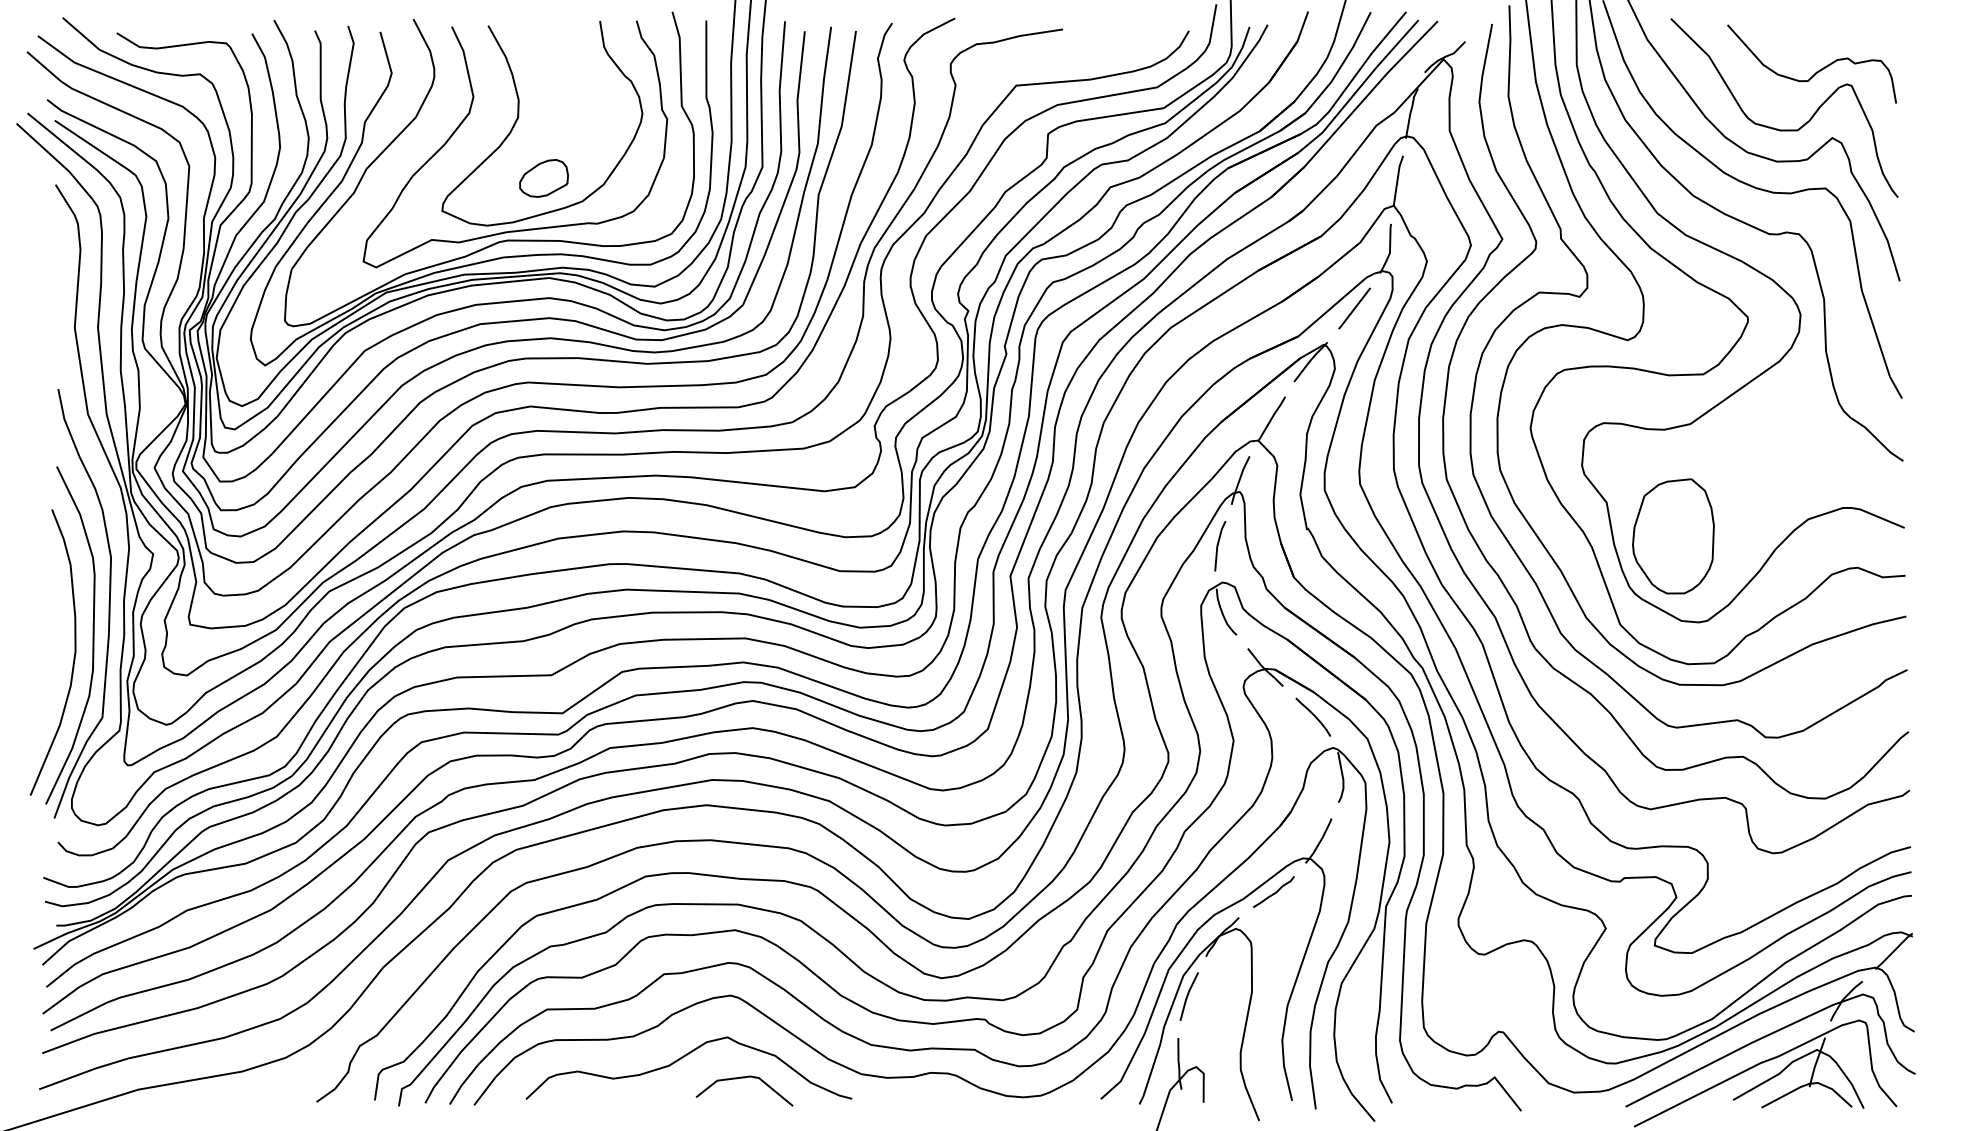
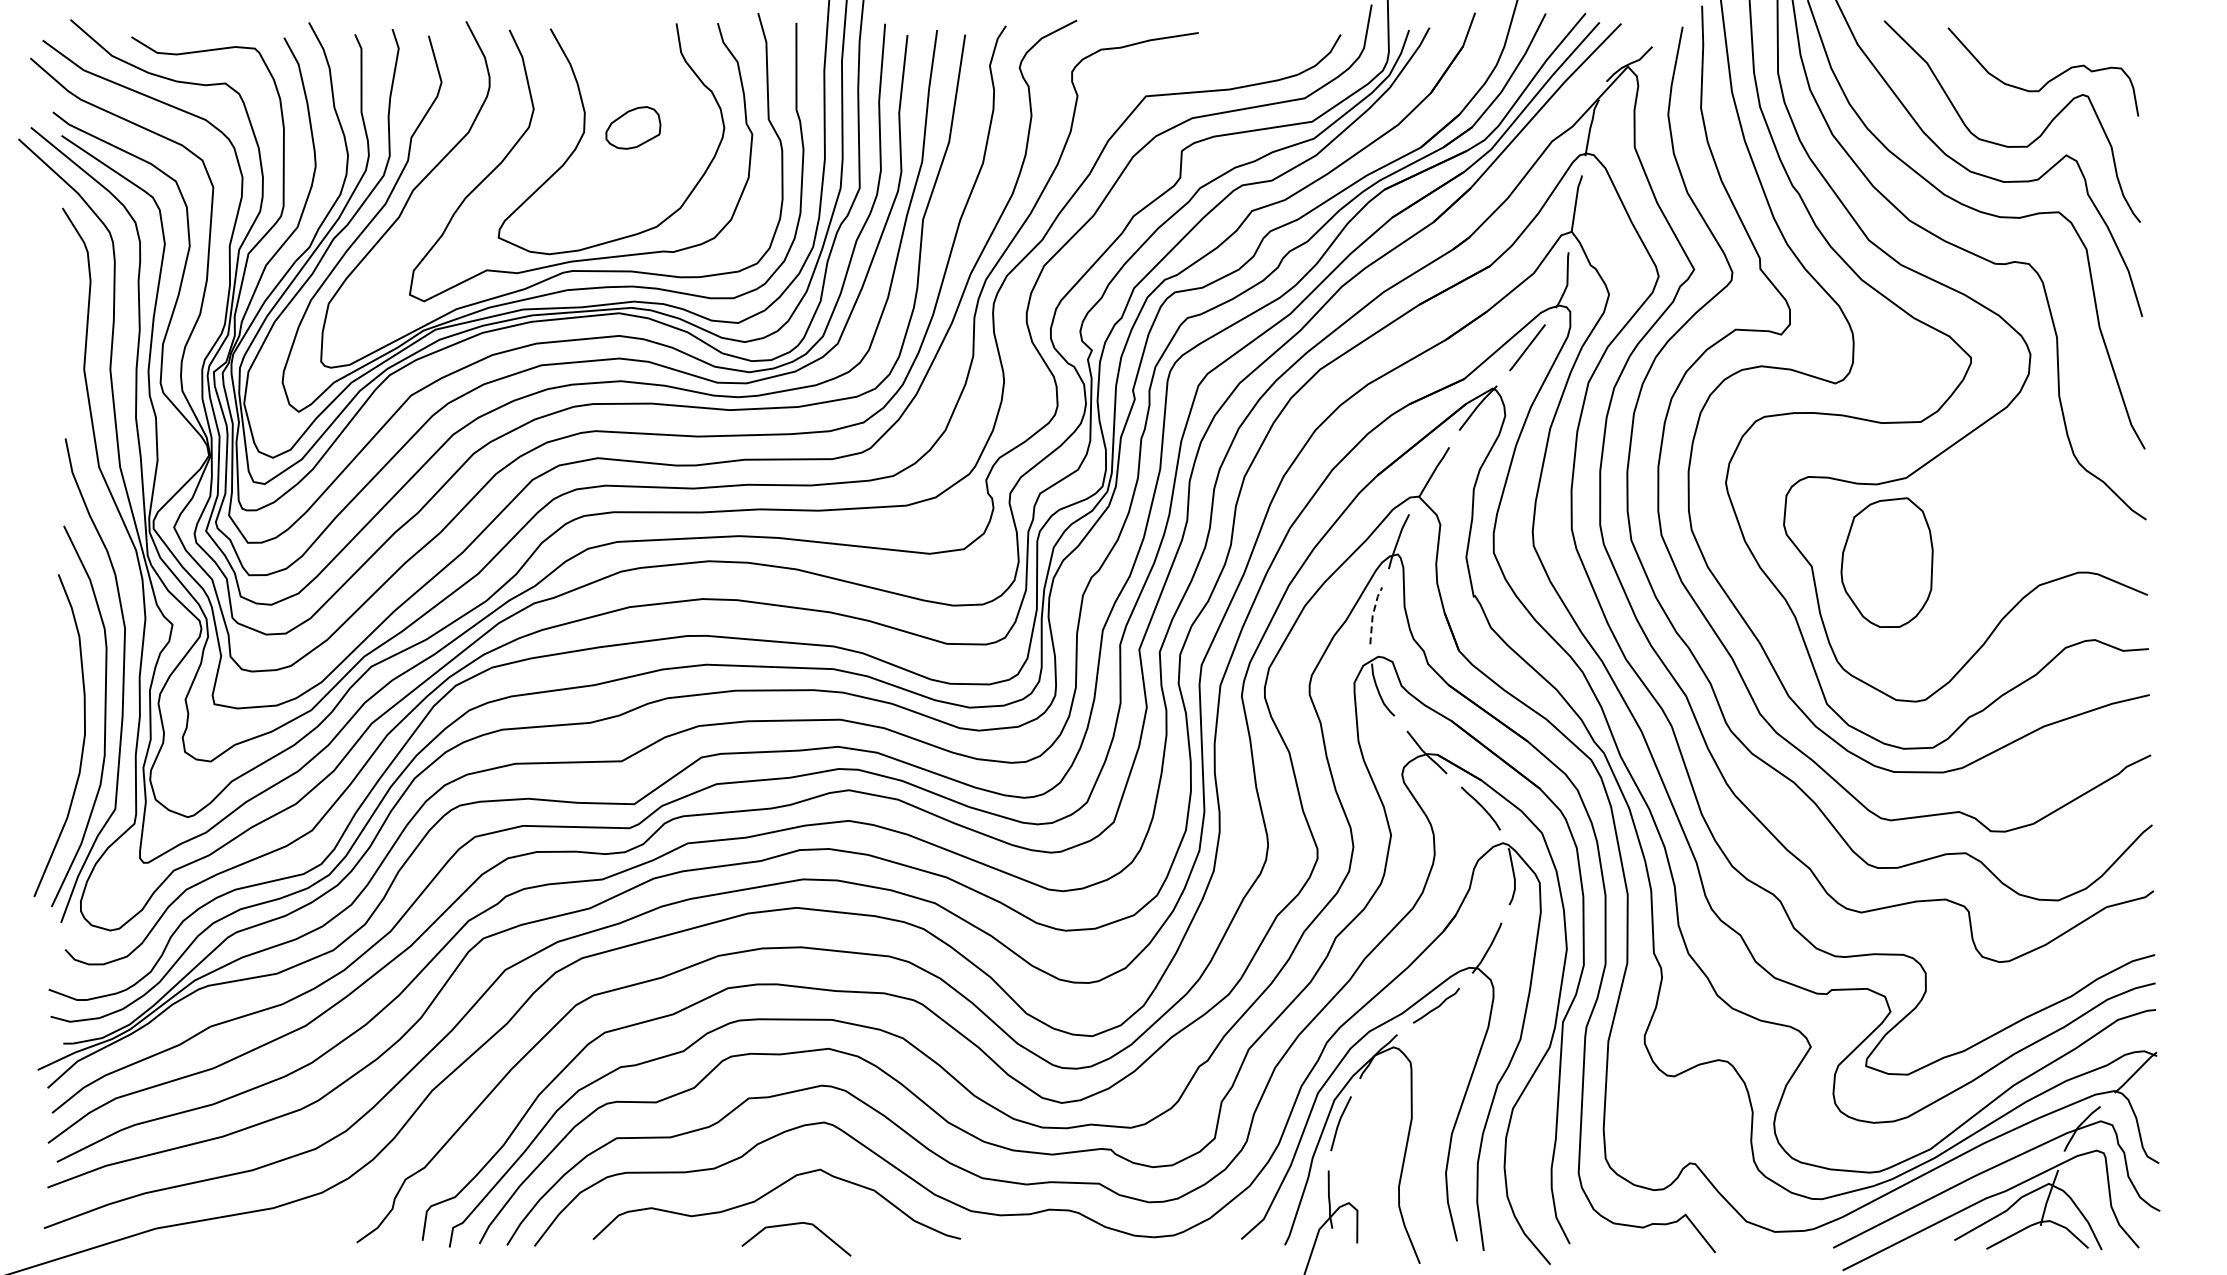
part: (544, 178) -> (633, 127), moved
part: (1672, 536) -> (1886, 562), moved
line: (1217, 545) -> (1372, 615), solid -> dashed
line: (740, 1078) -> (791, 1225), moved

